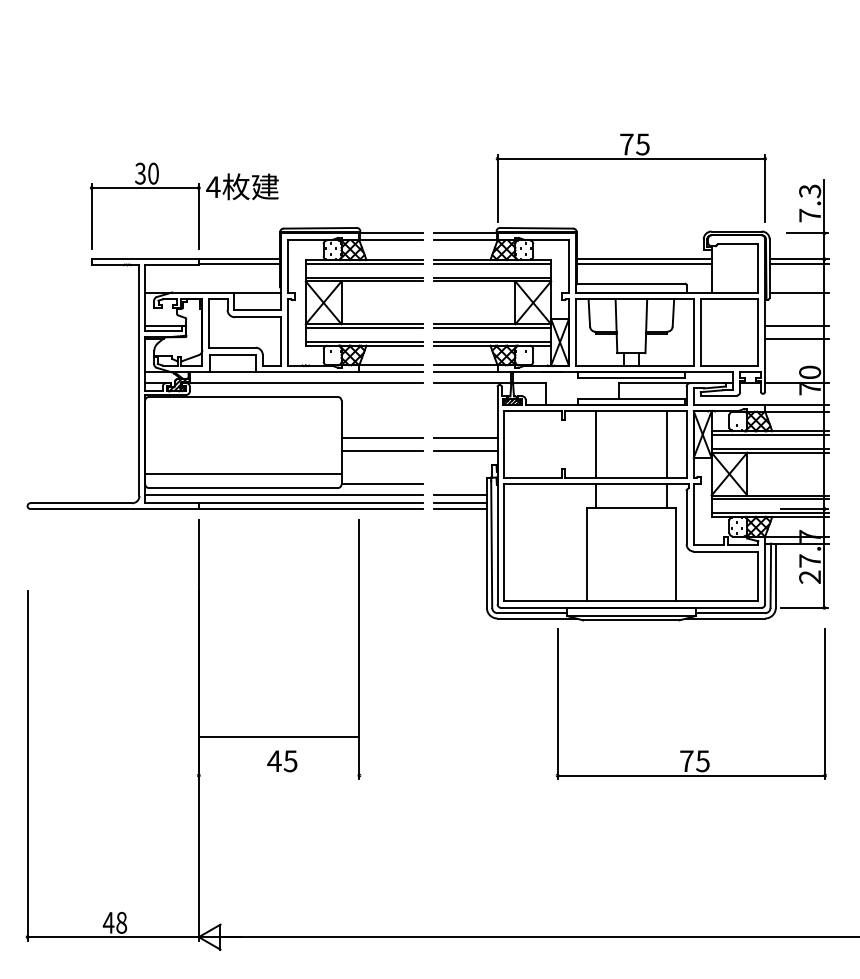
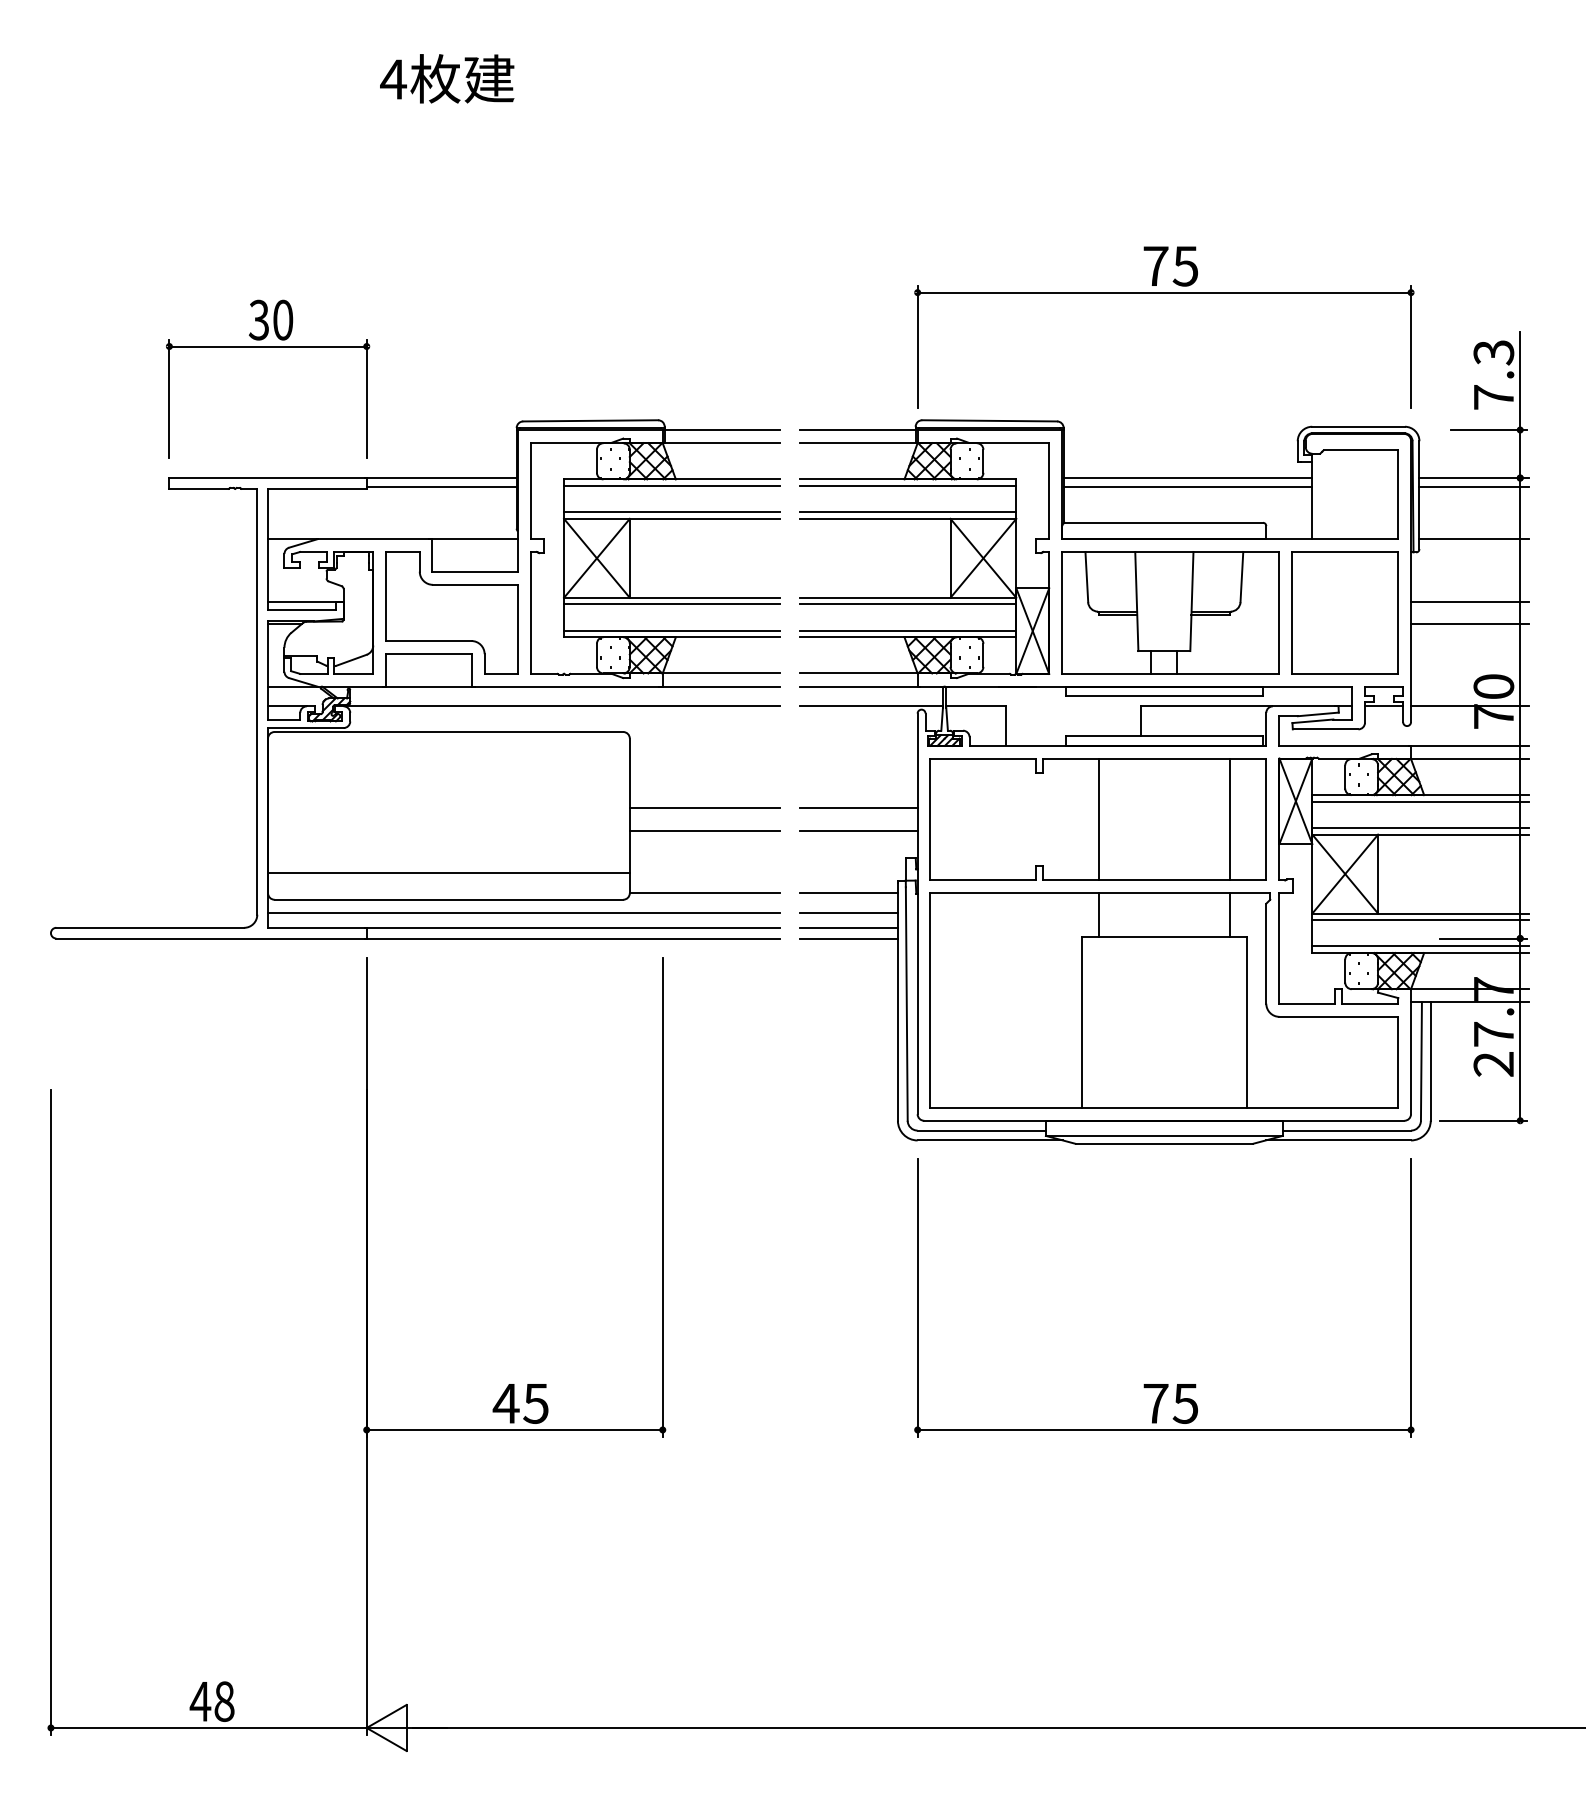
text: (242, 186) -> (447, 78), moved
line: (459, 484) -> (847, 893), added
line: (278, 736) -> (513, 1429), moved
part: (690, 750) -> (1162, 1383), moved

